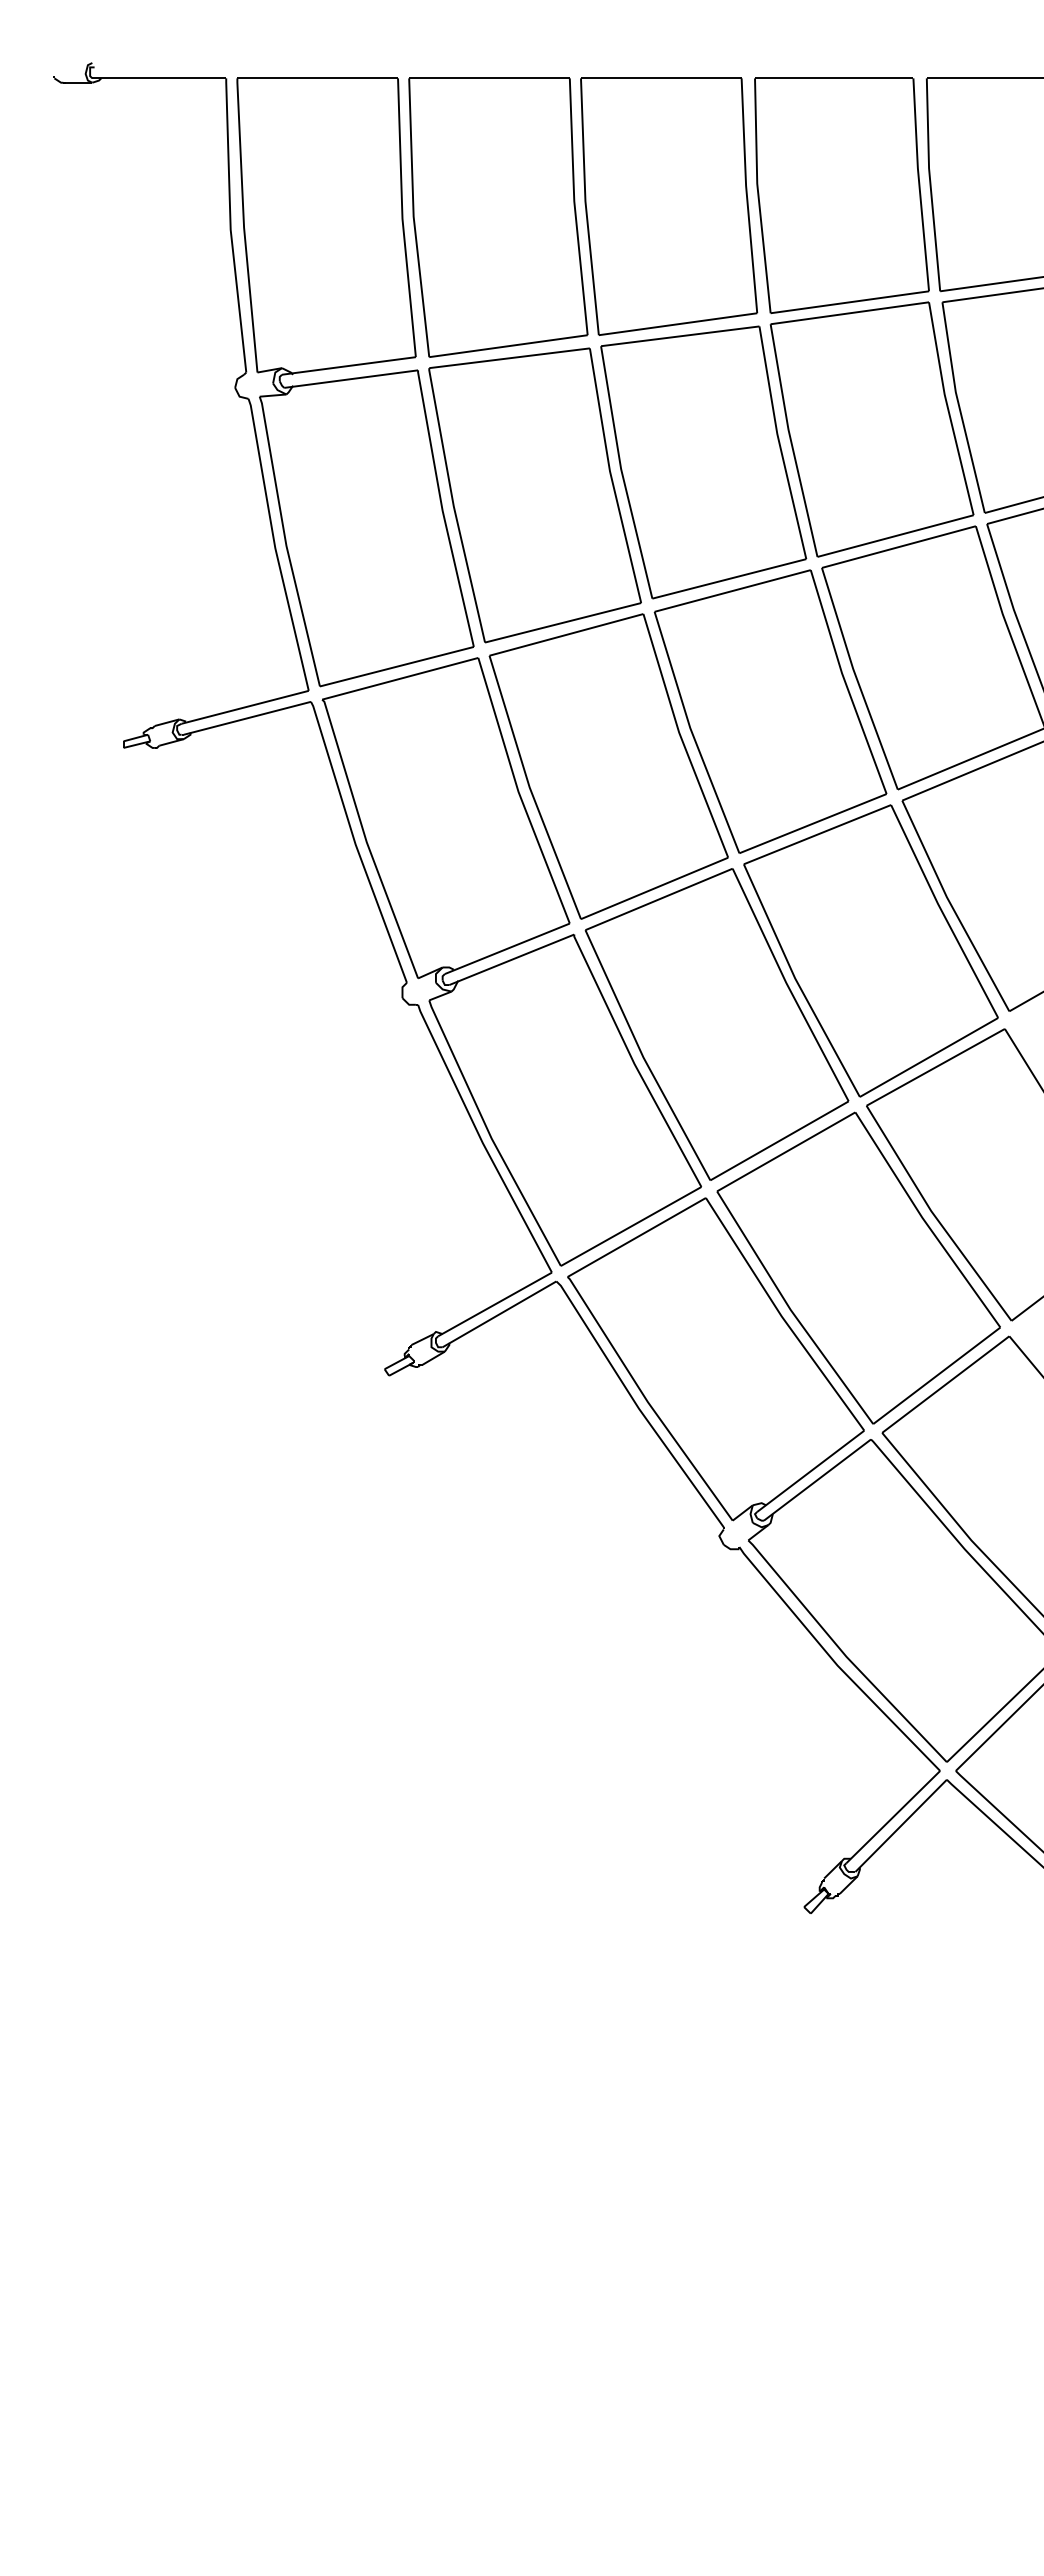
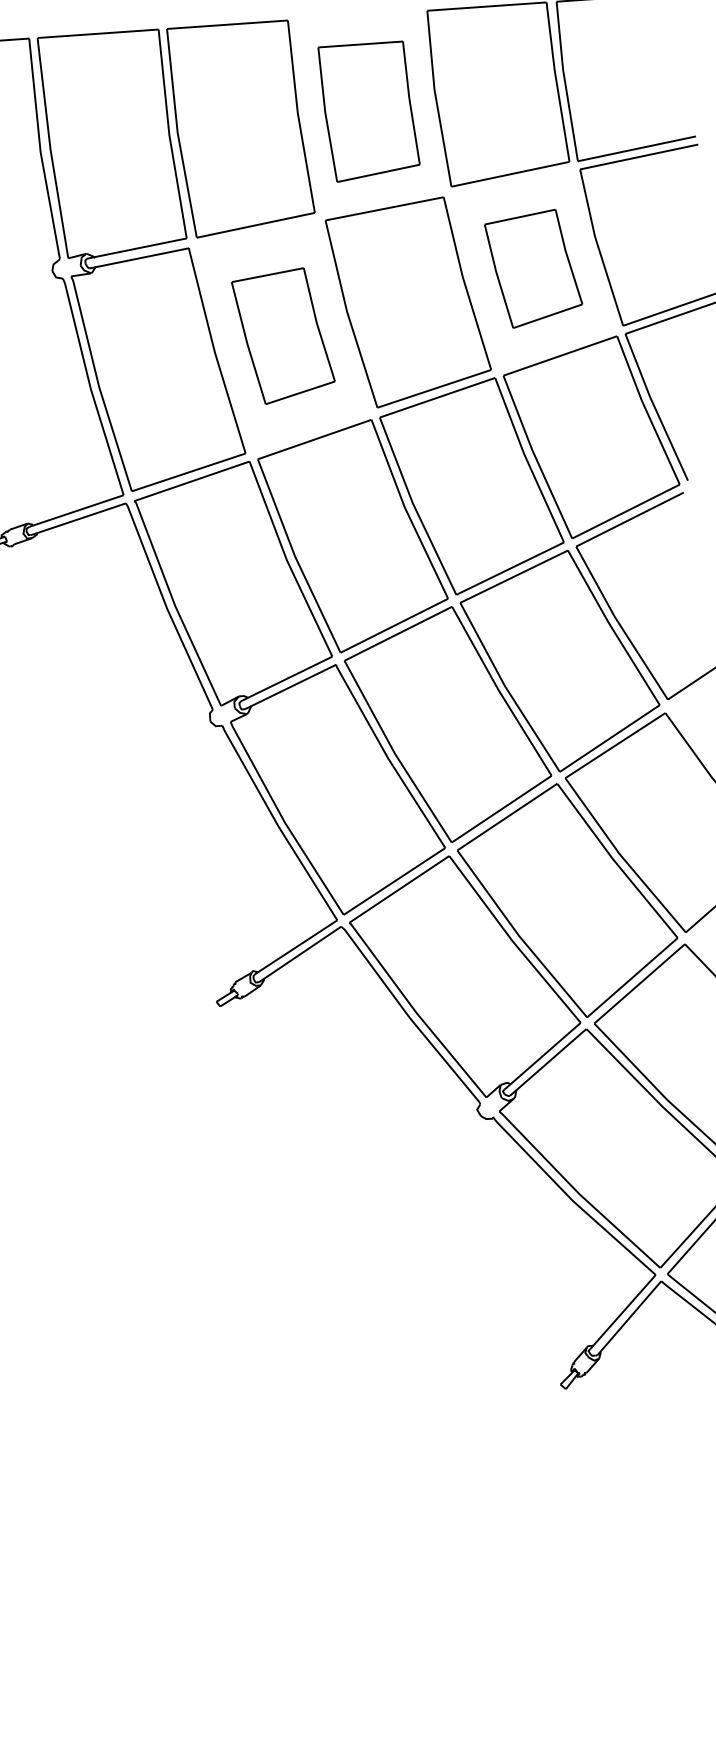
part: (669, 206) -> (369, 111), size x0.7
part: (871, 429) -> (533, 268), size x0.6
part: (534, 495) -> (283, 336), size x0.6

